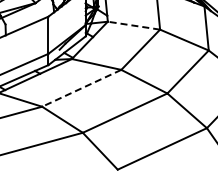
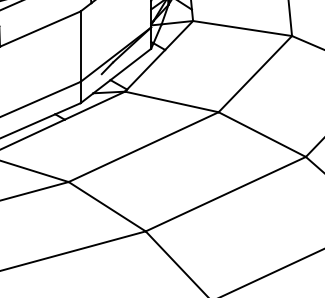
line: (133, 25) -> (241, 28), dashed -> solid
line: (81, 88) -> (143, 147), dashed -> solid

